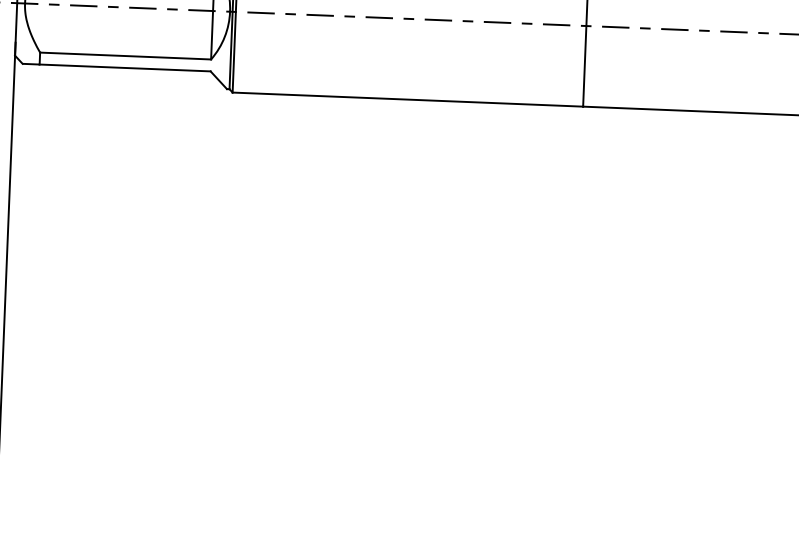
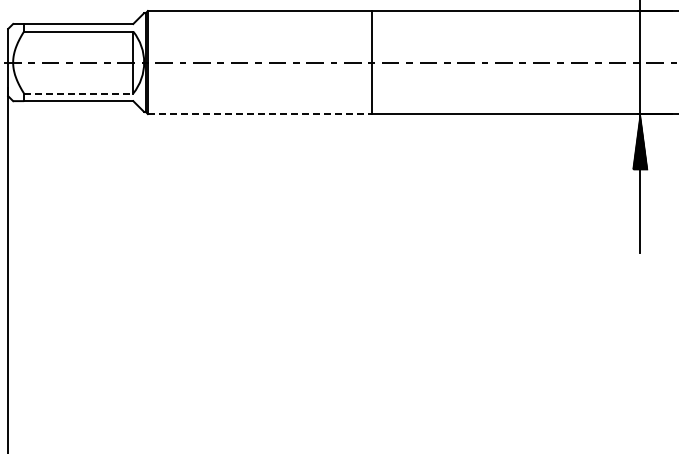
line: (125, 56) -> (78, 93), solid -> dashed
line: (407, 100) -> (259, 114), solid -> dashed

